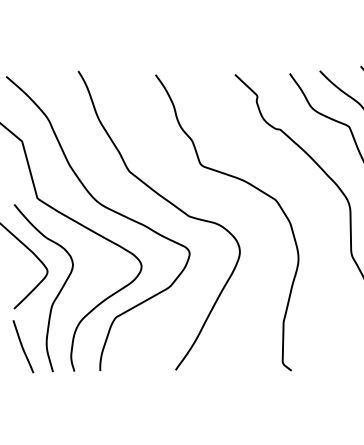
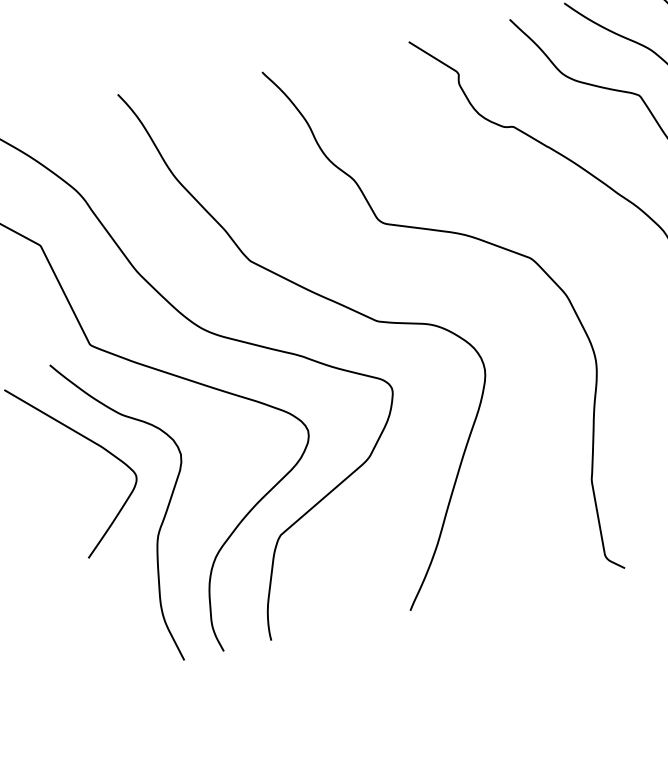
curve: (23, 346) -> (120, 624), removed

